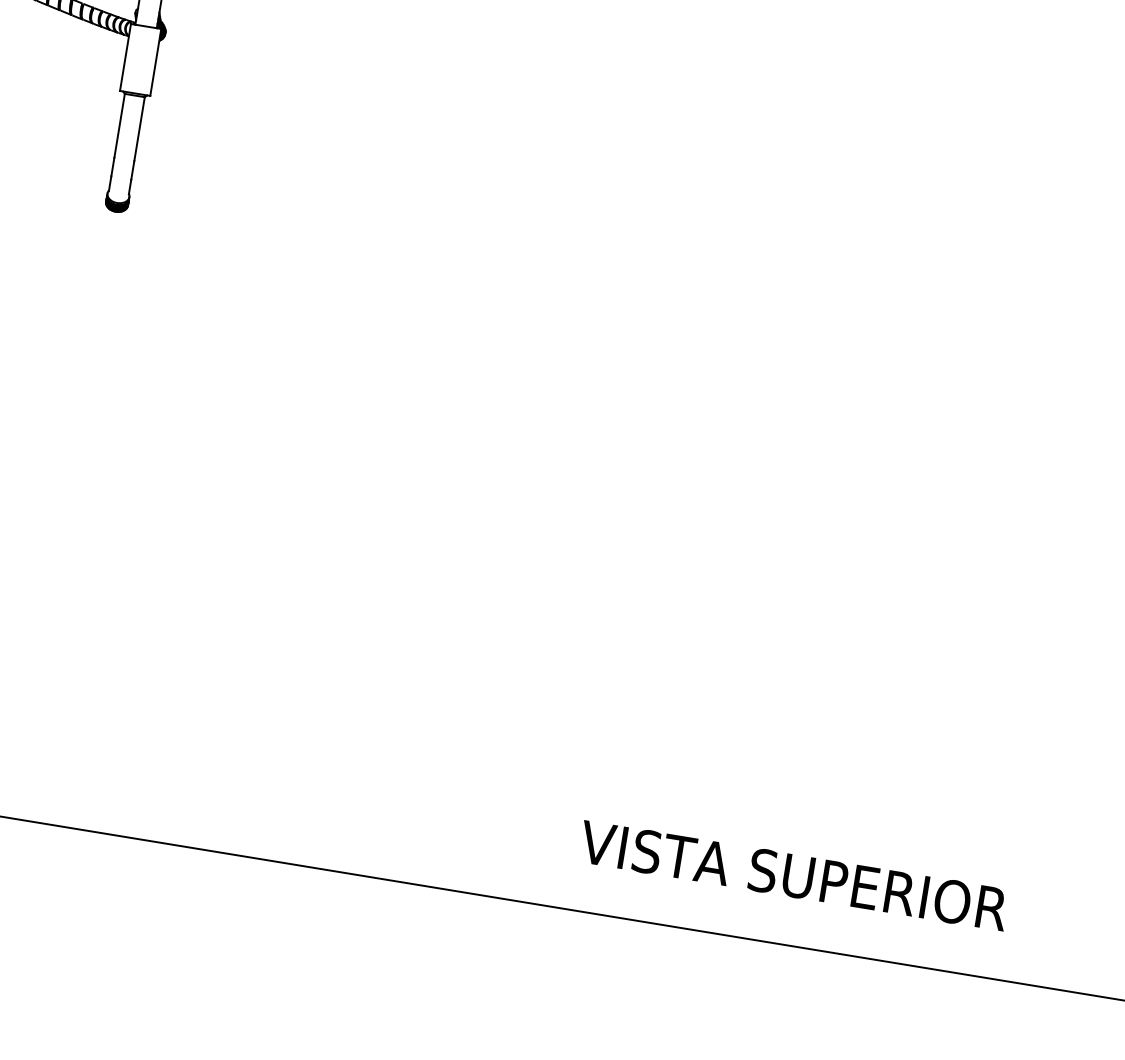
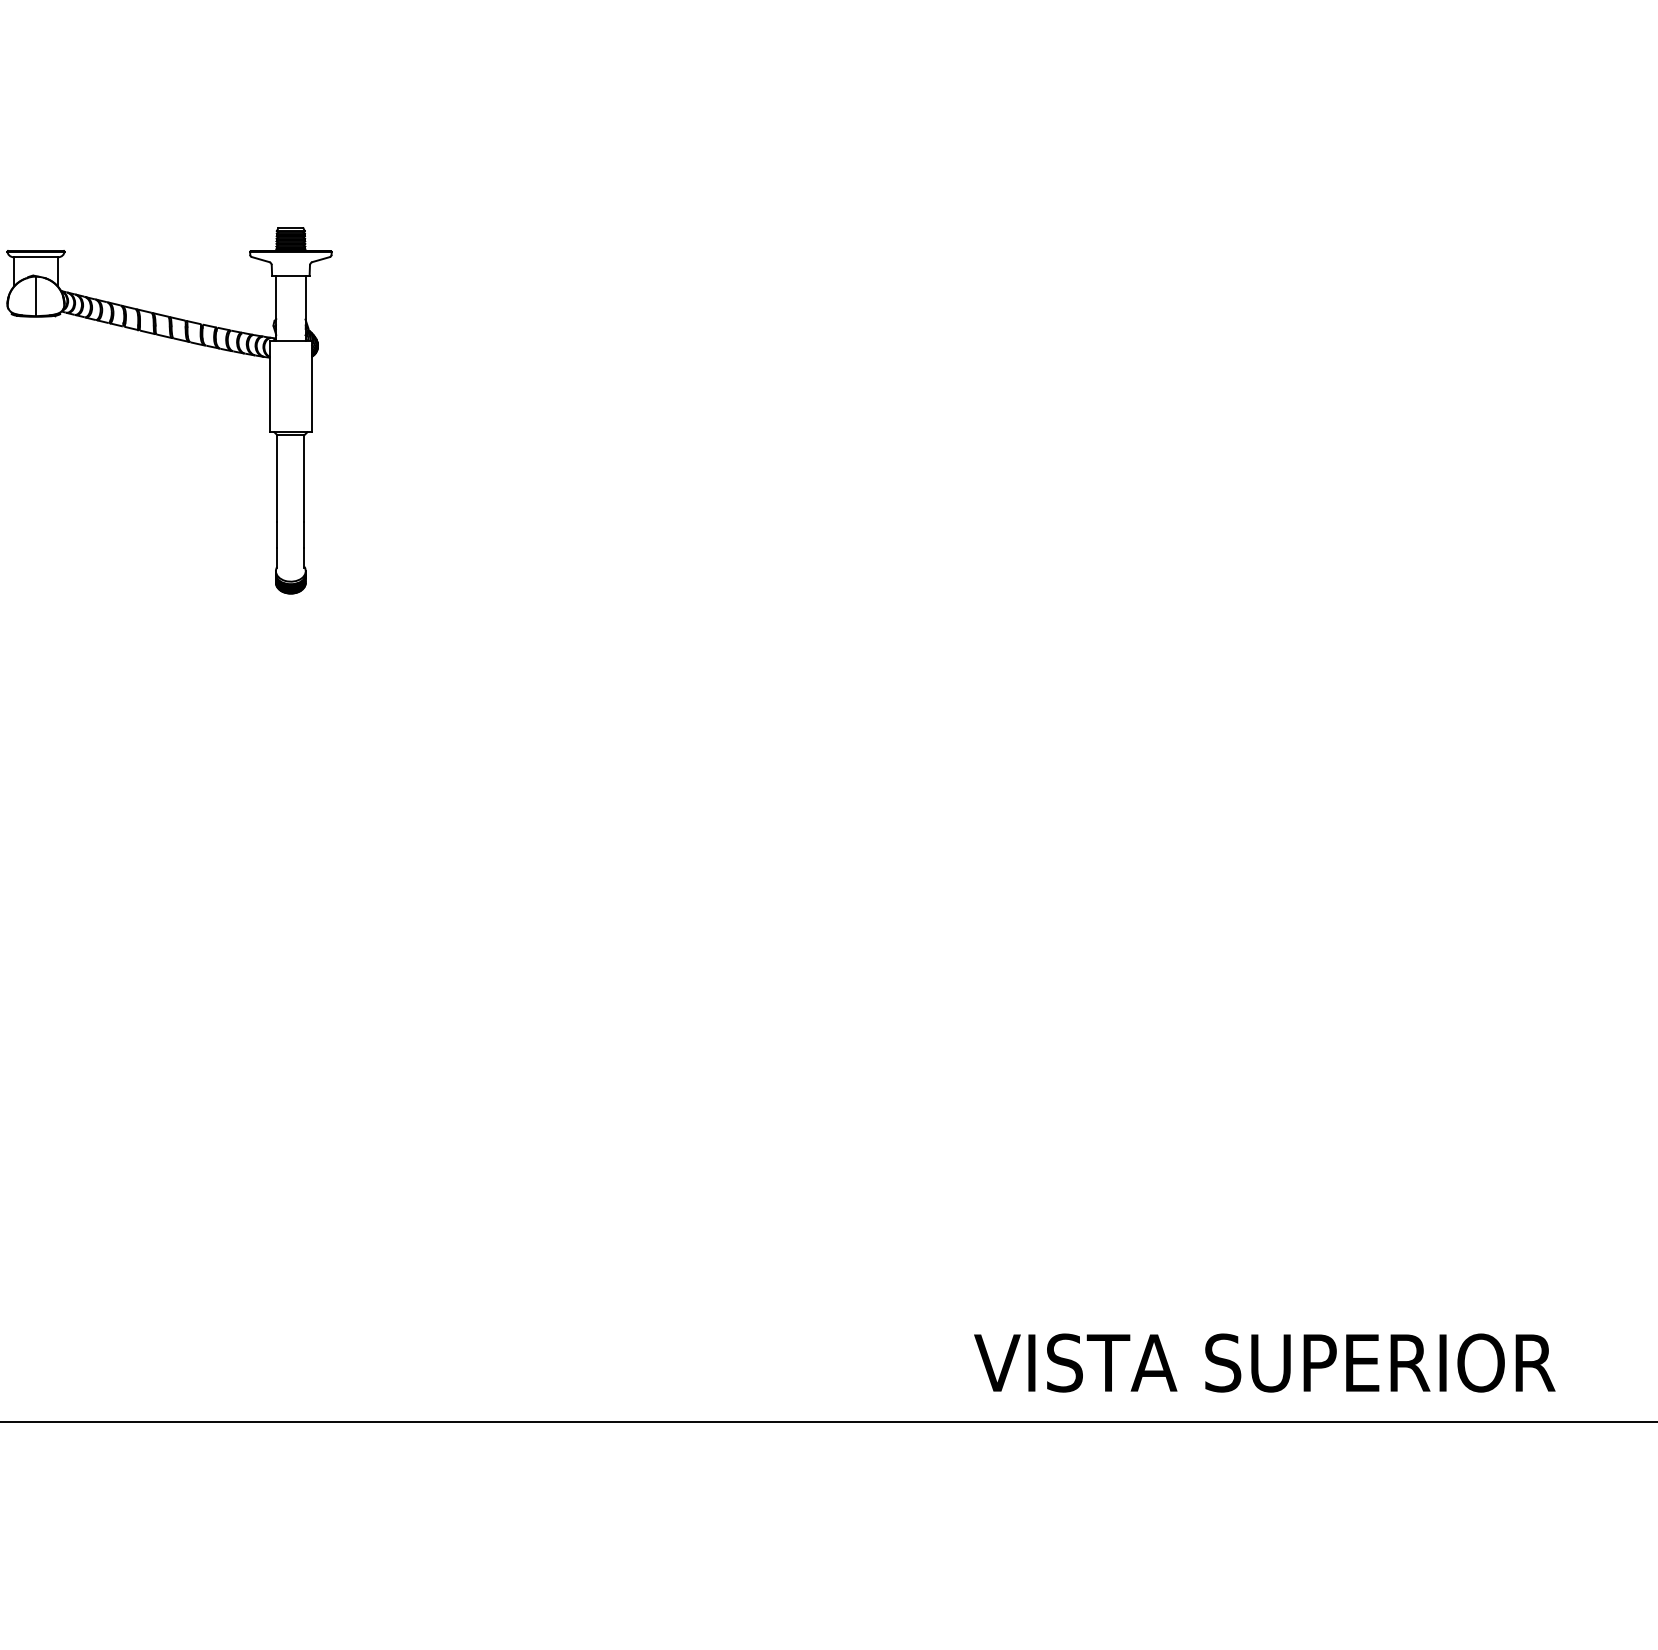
text: (793, 875) -> (1264, 1362), moved

